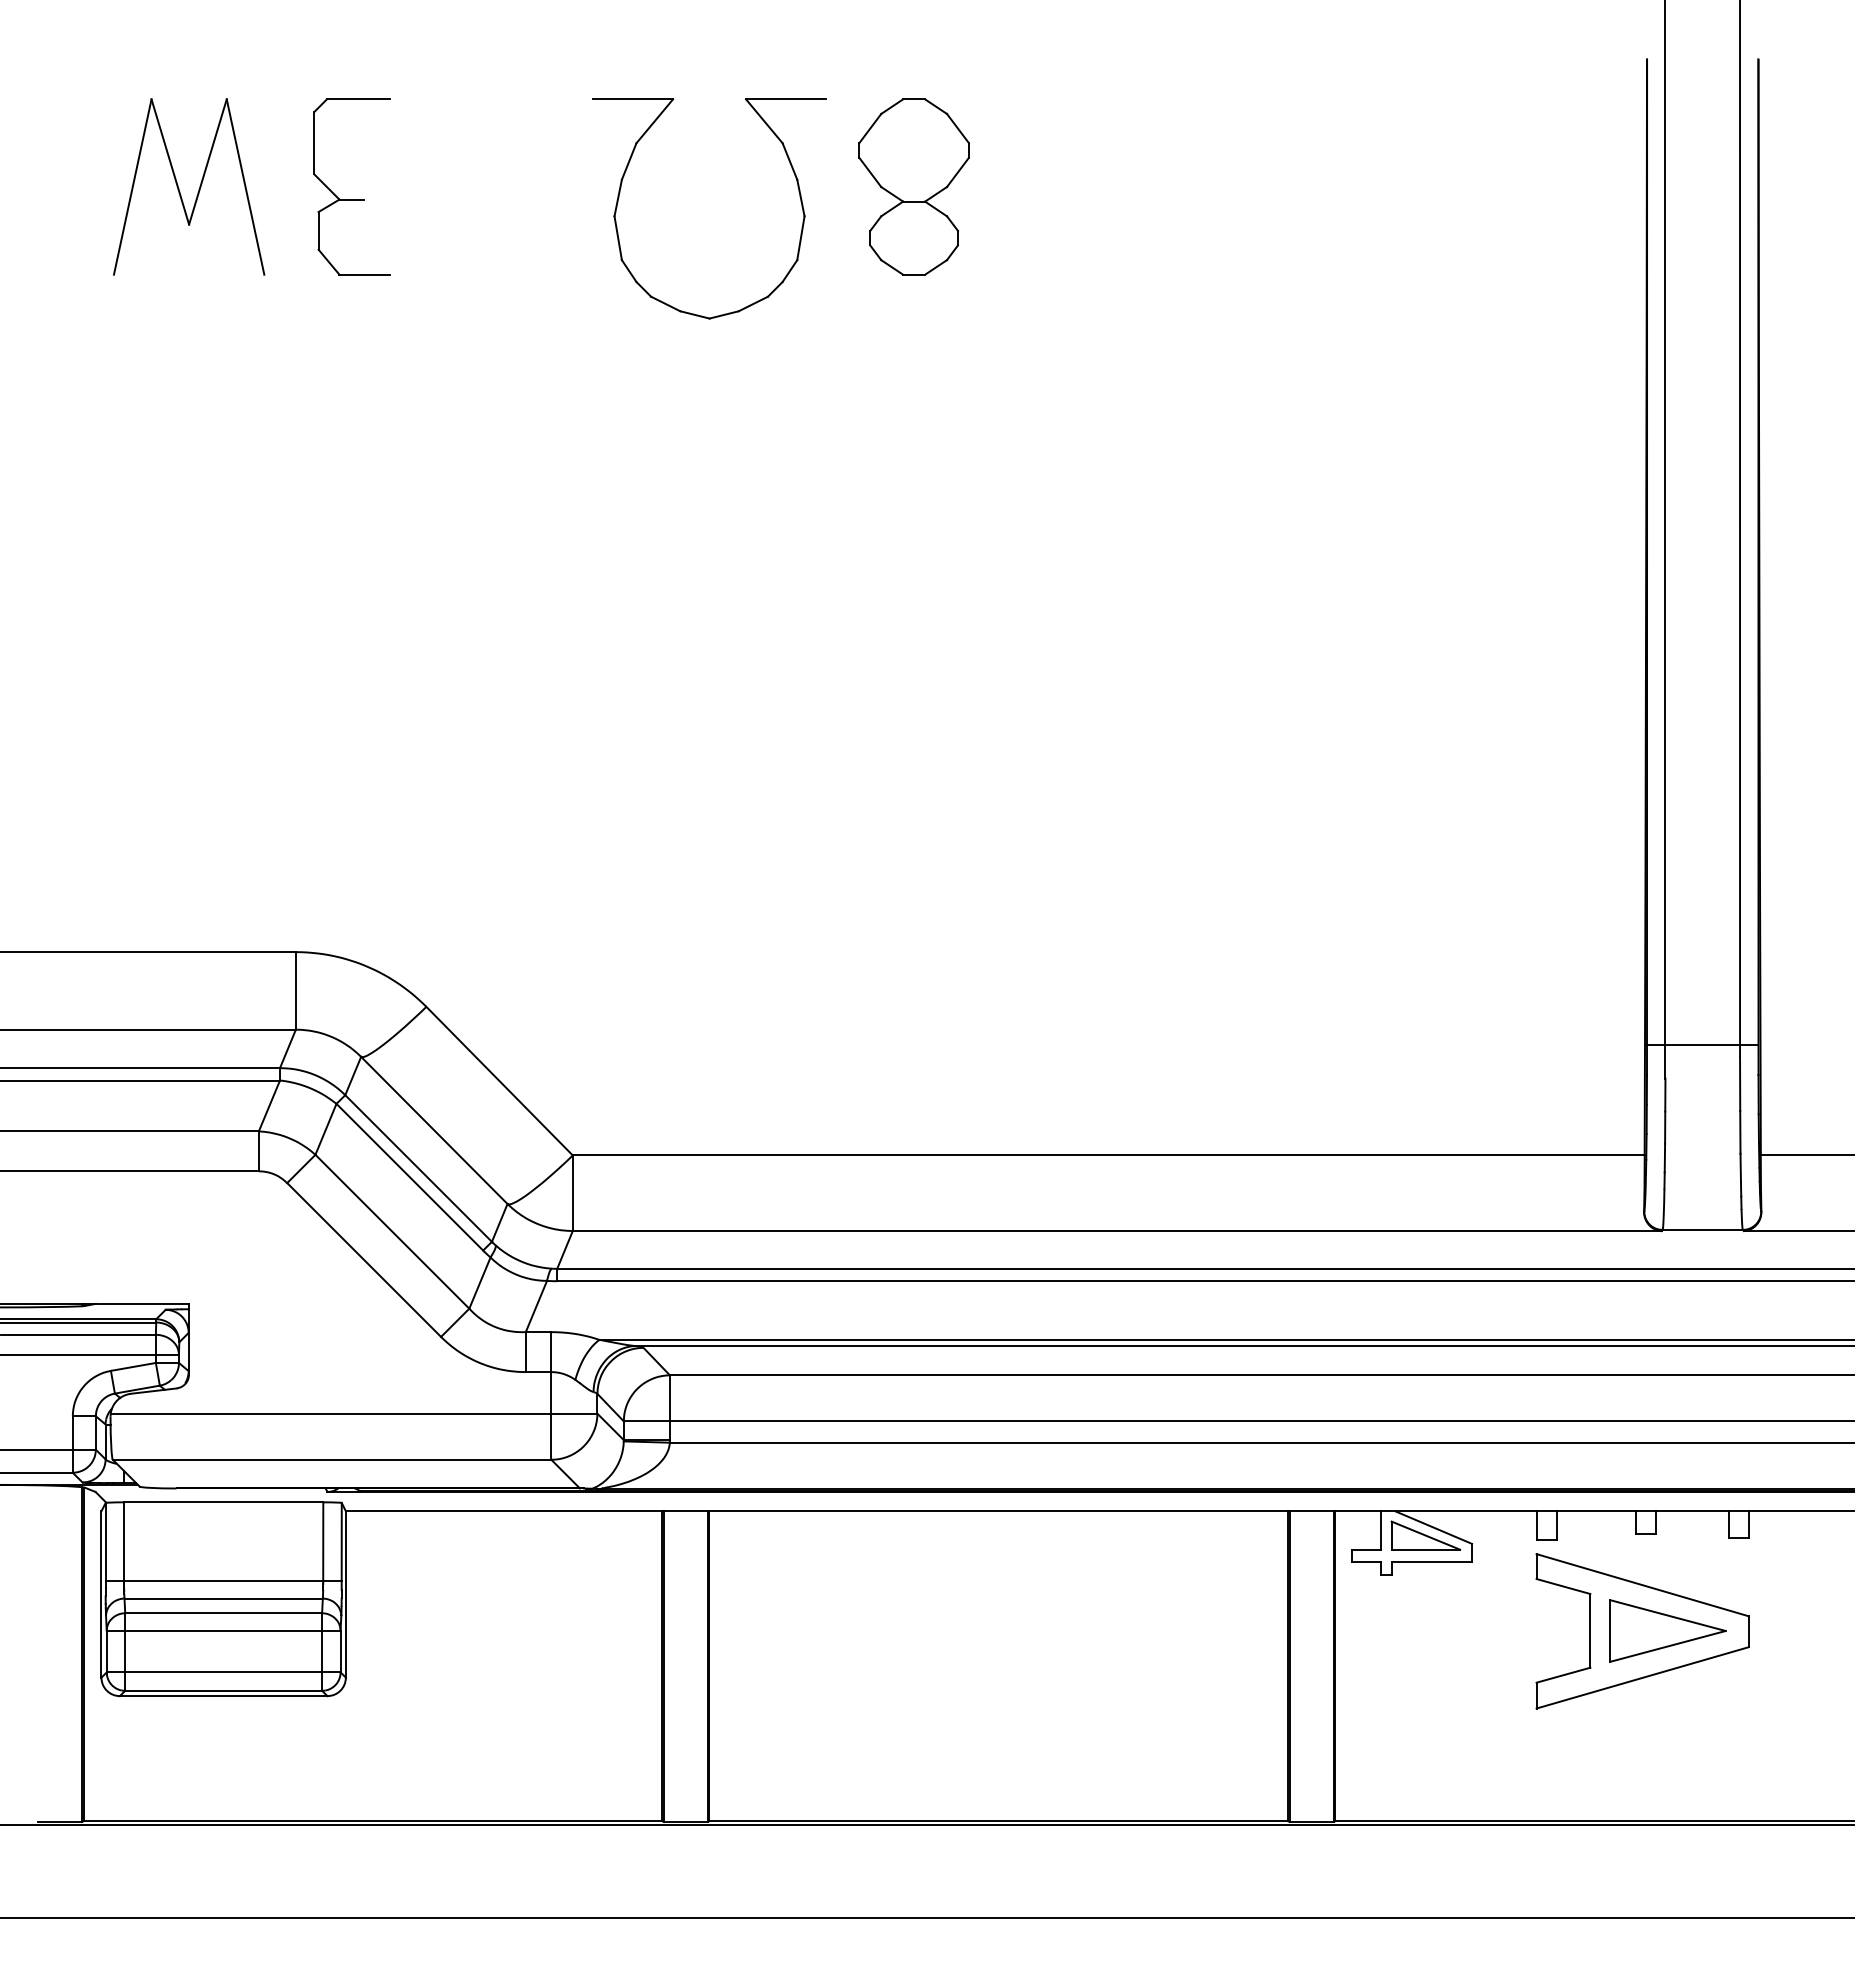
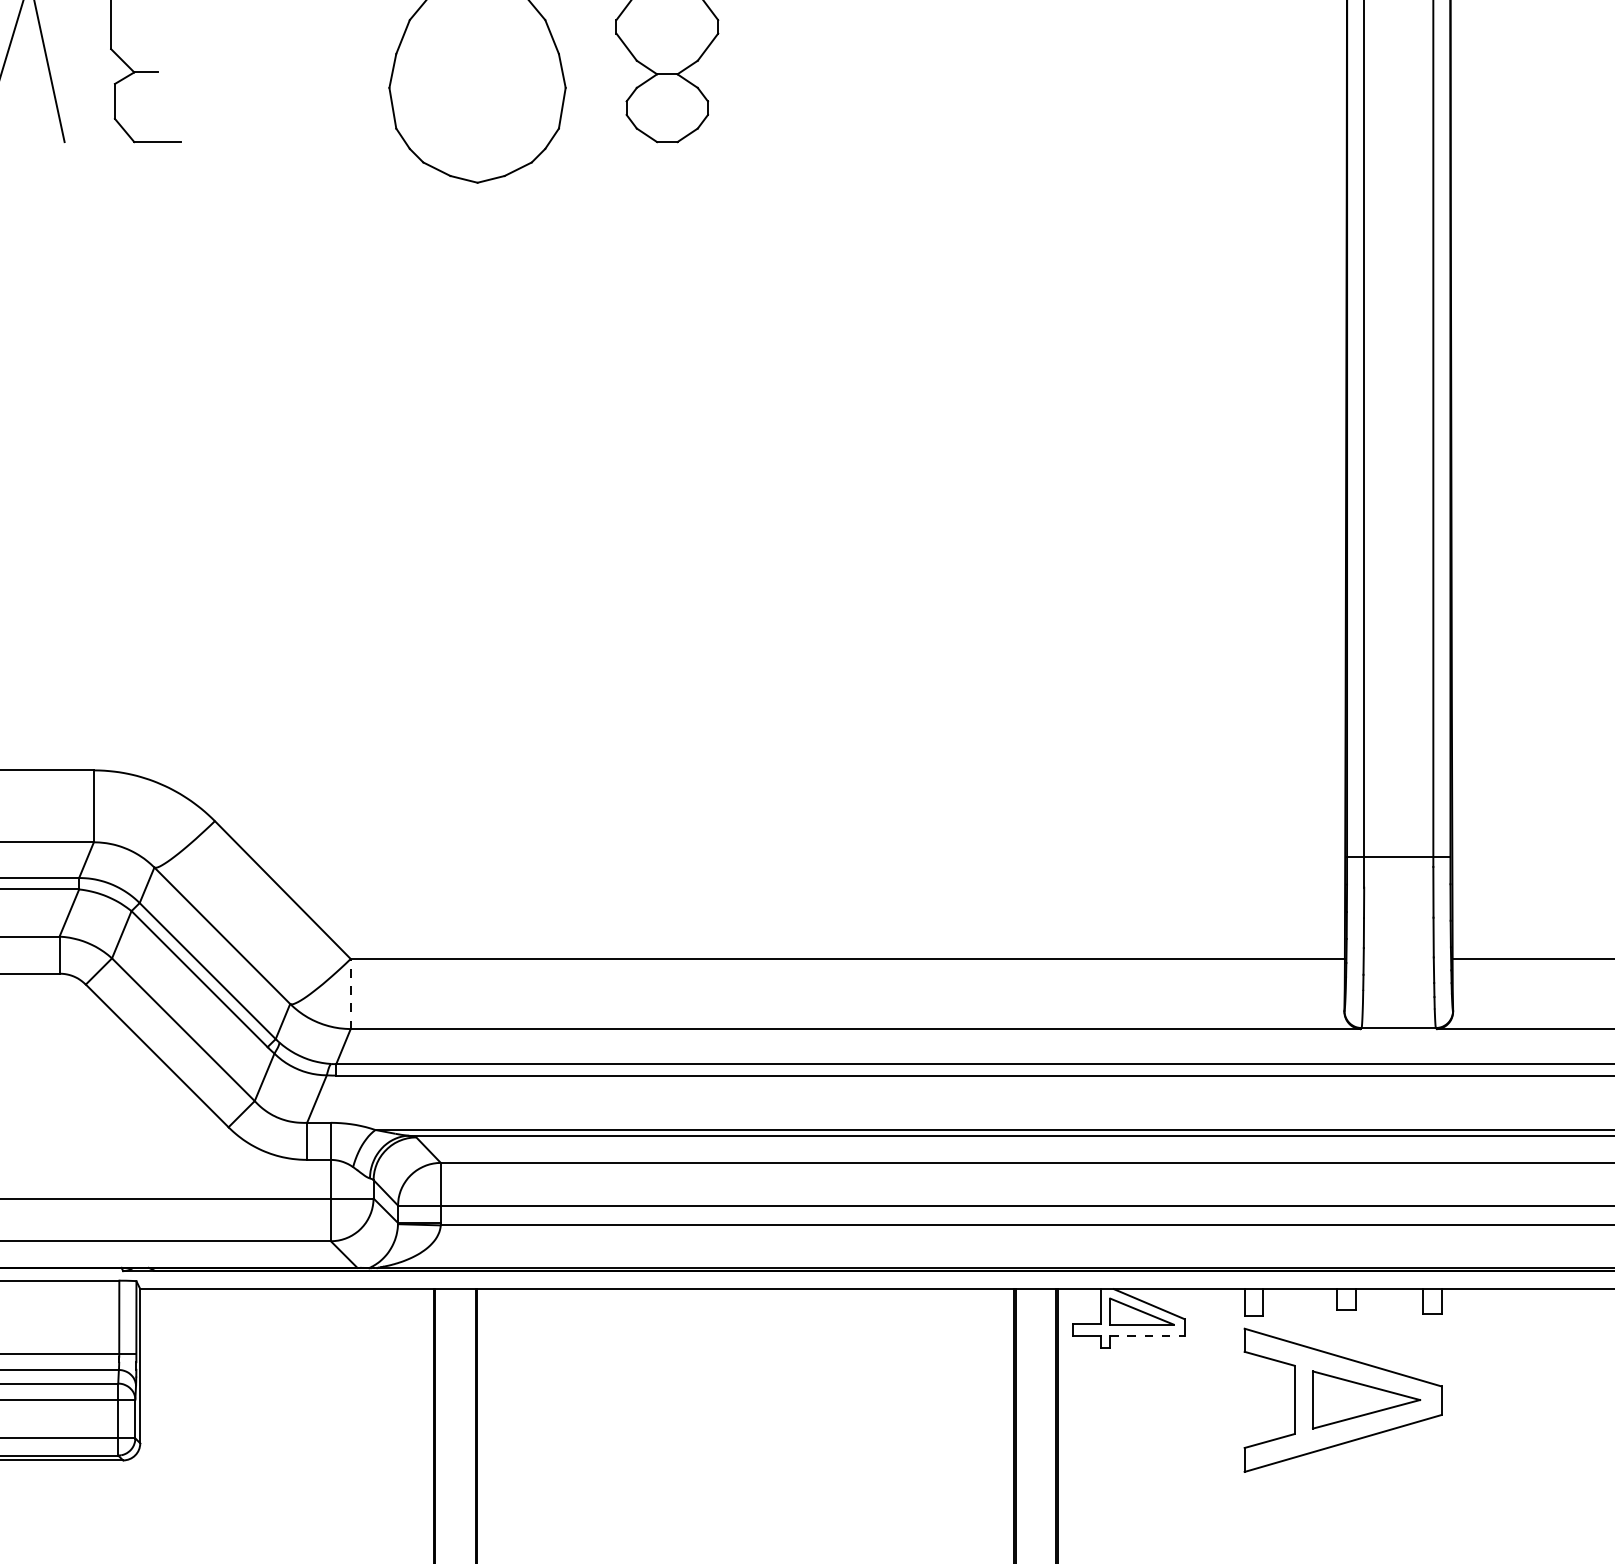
line: (572, 1193) -> (350, 994), solid -> dashed
line: (1432, 1562) -> (1148, 1336), solid -> dashed

